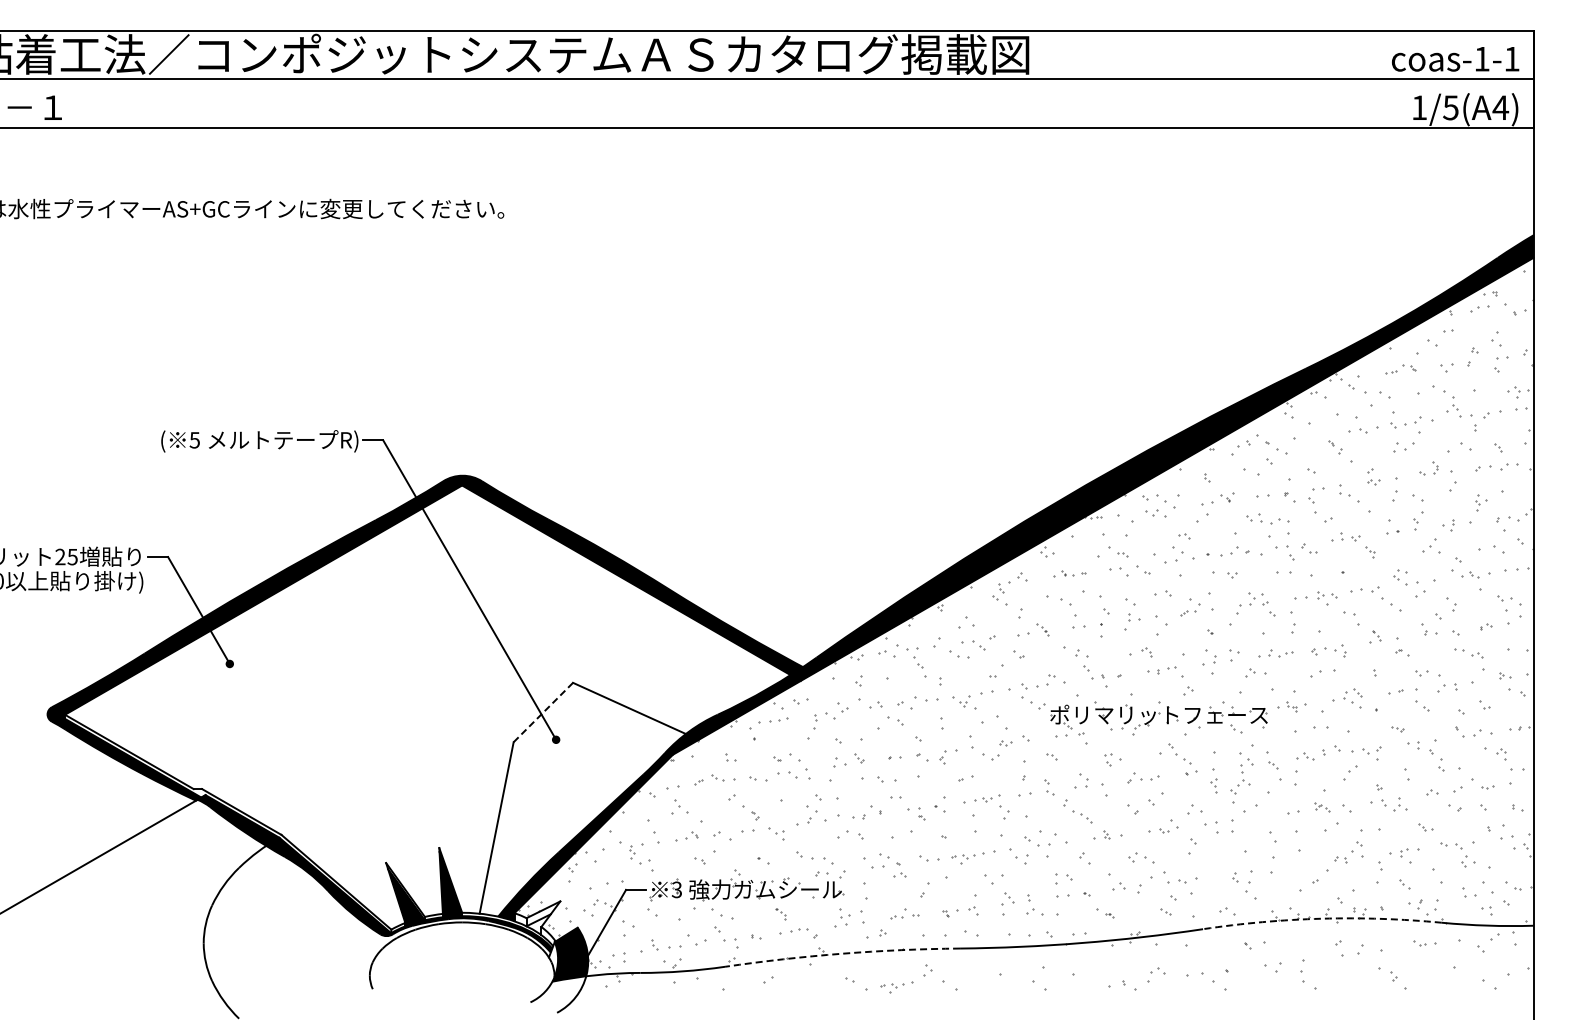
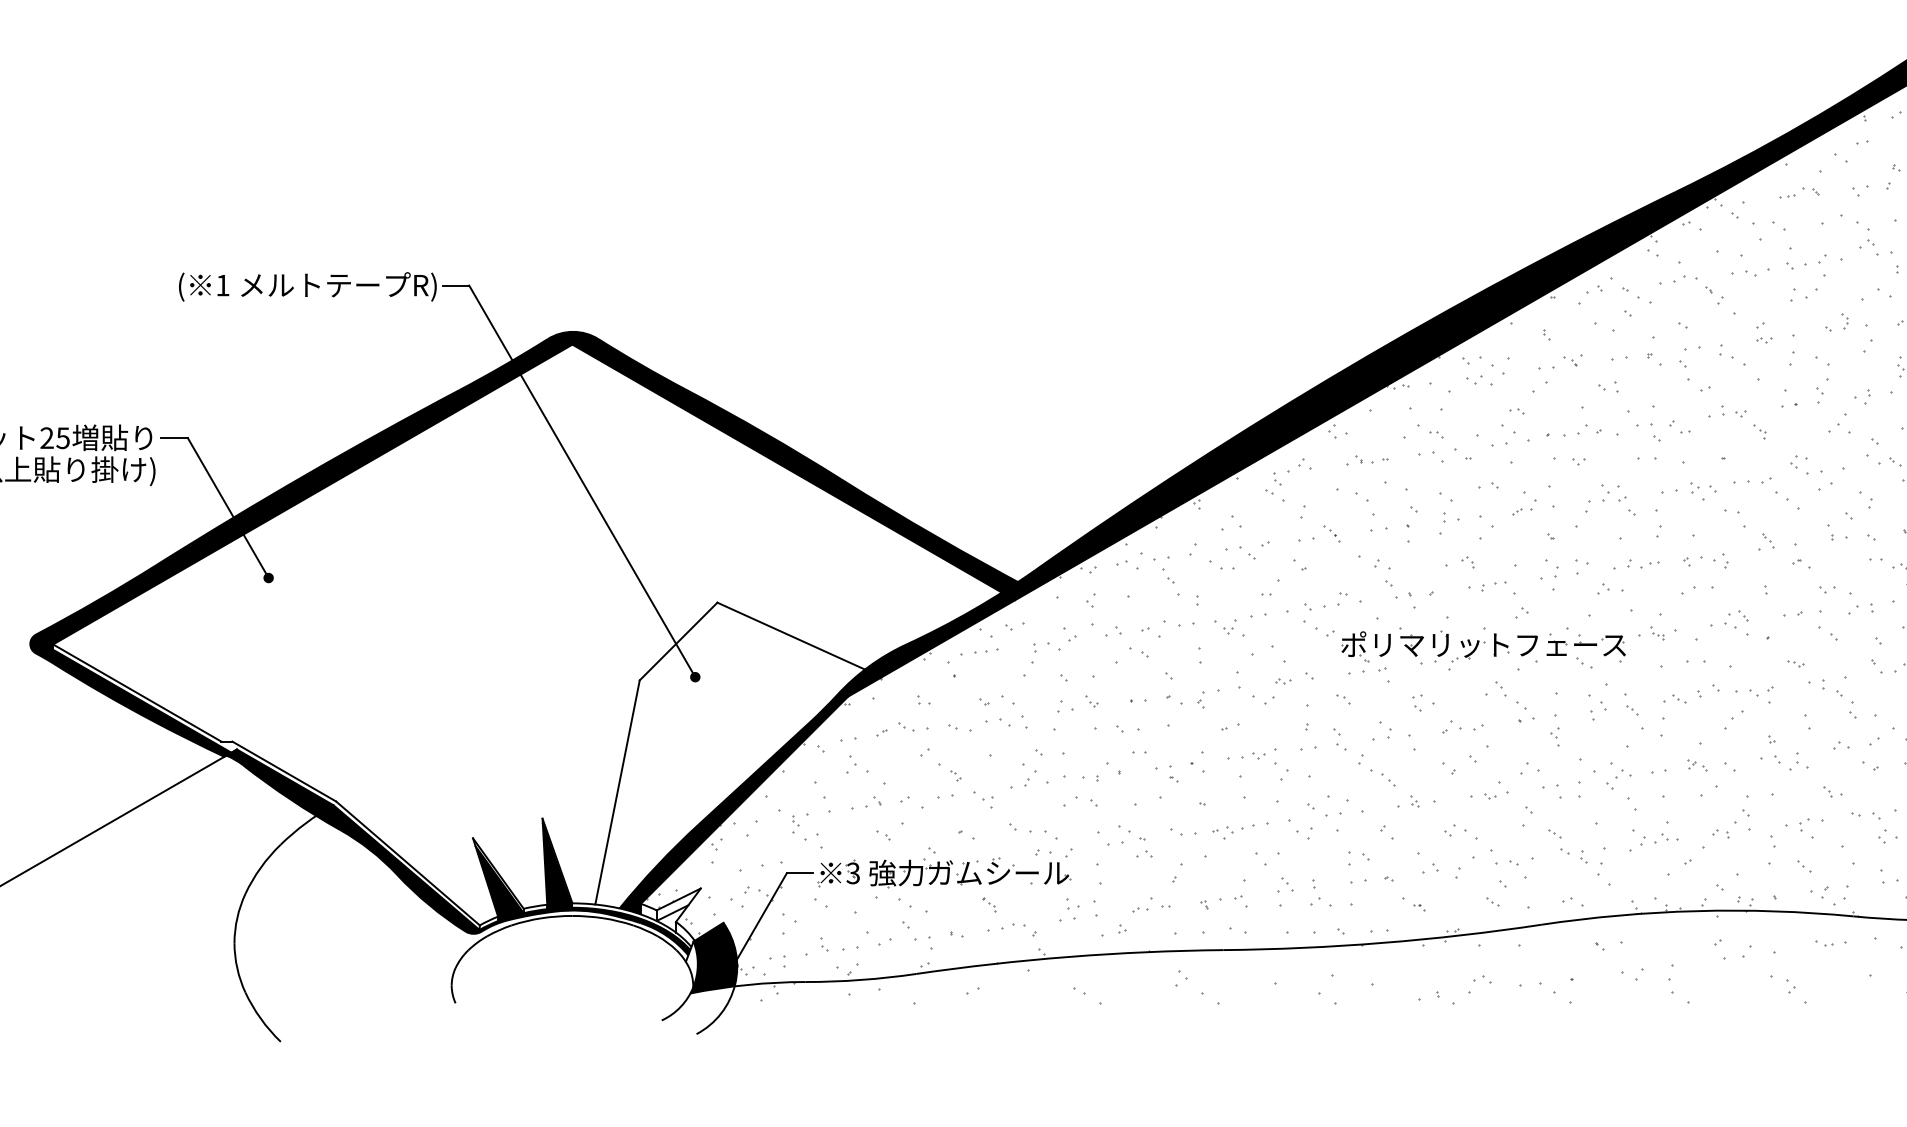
text: (194, 440) -> (222, 285), 5 -> 1
part: (1279, 521) -> (1684, 279), moved
line: (543, 712) -> (678, 641), dashed -> solid
part: (1240, 786) -> (1618, 778), moved
part: (1293, 863) -> (1659, 838), added
part: (1216, 865) -> (1558, 841), added
arc: (1322, 918) -> (1697, 910), dashed -> solid
arc: (842, 953) -> (1069, 956), dashed -> solid
part: (896, 987) -> (1140, 1001), removed

